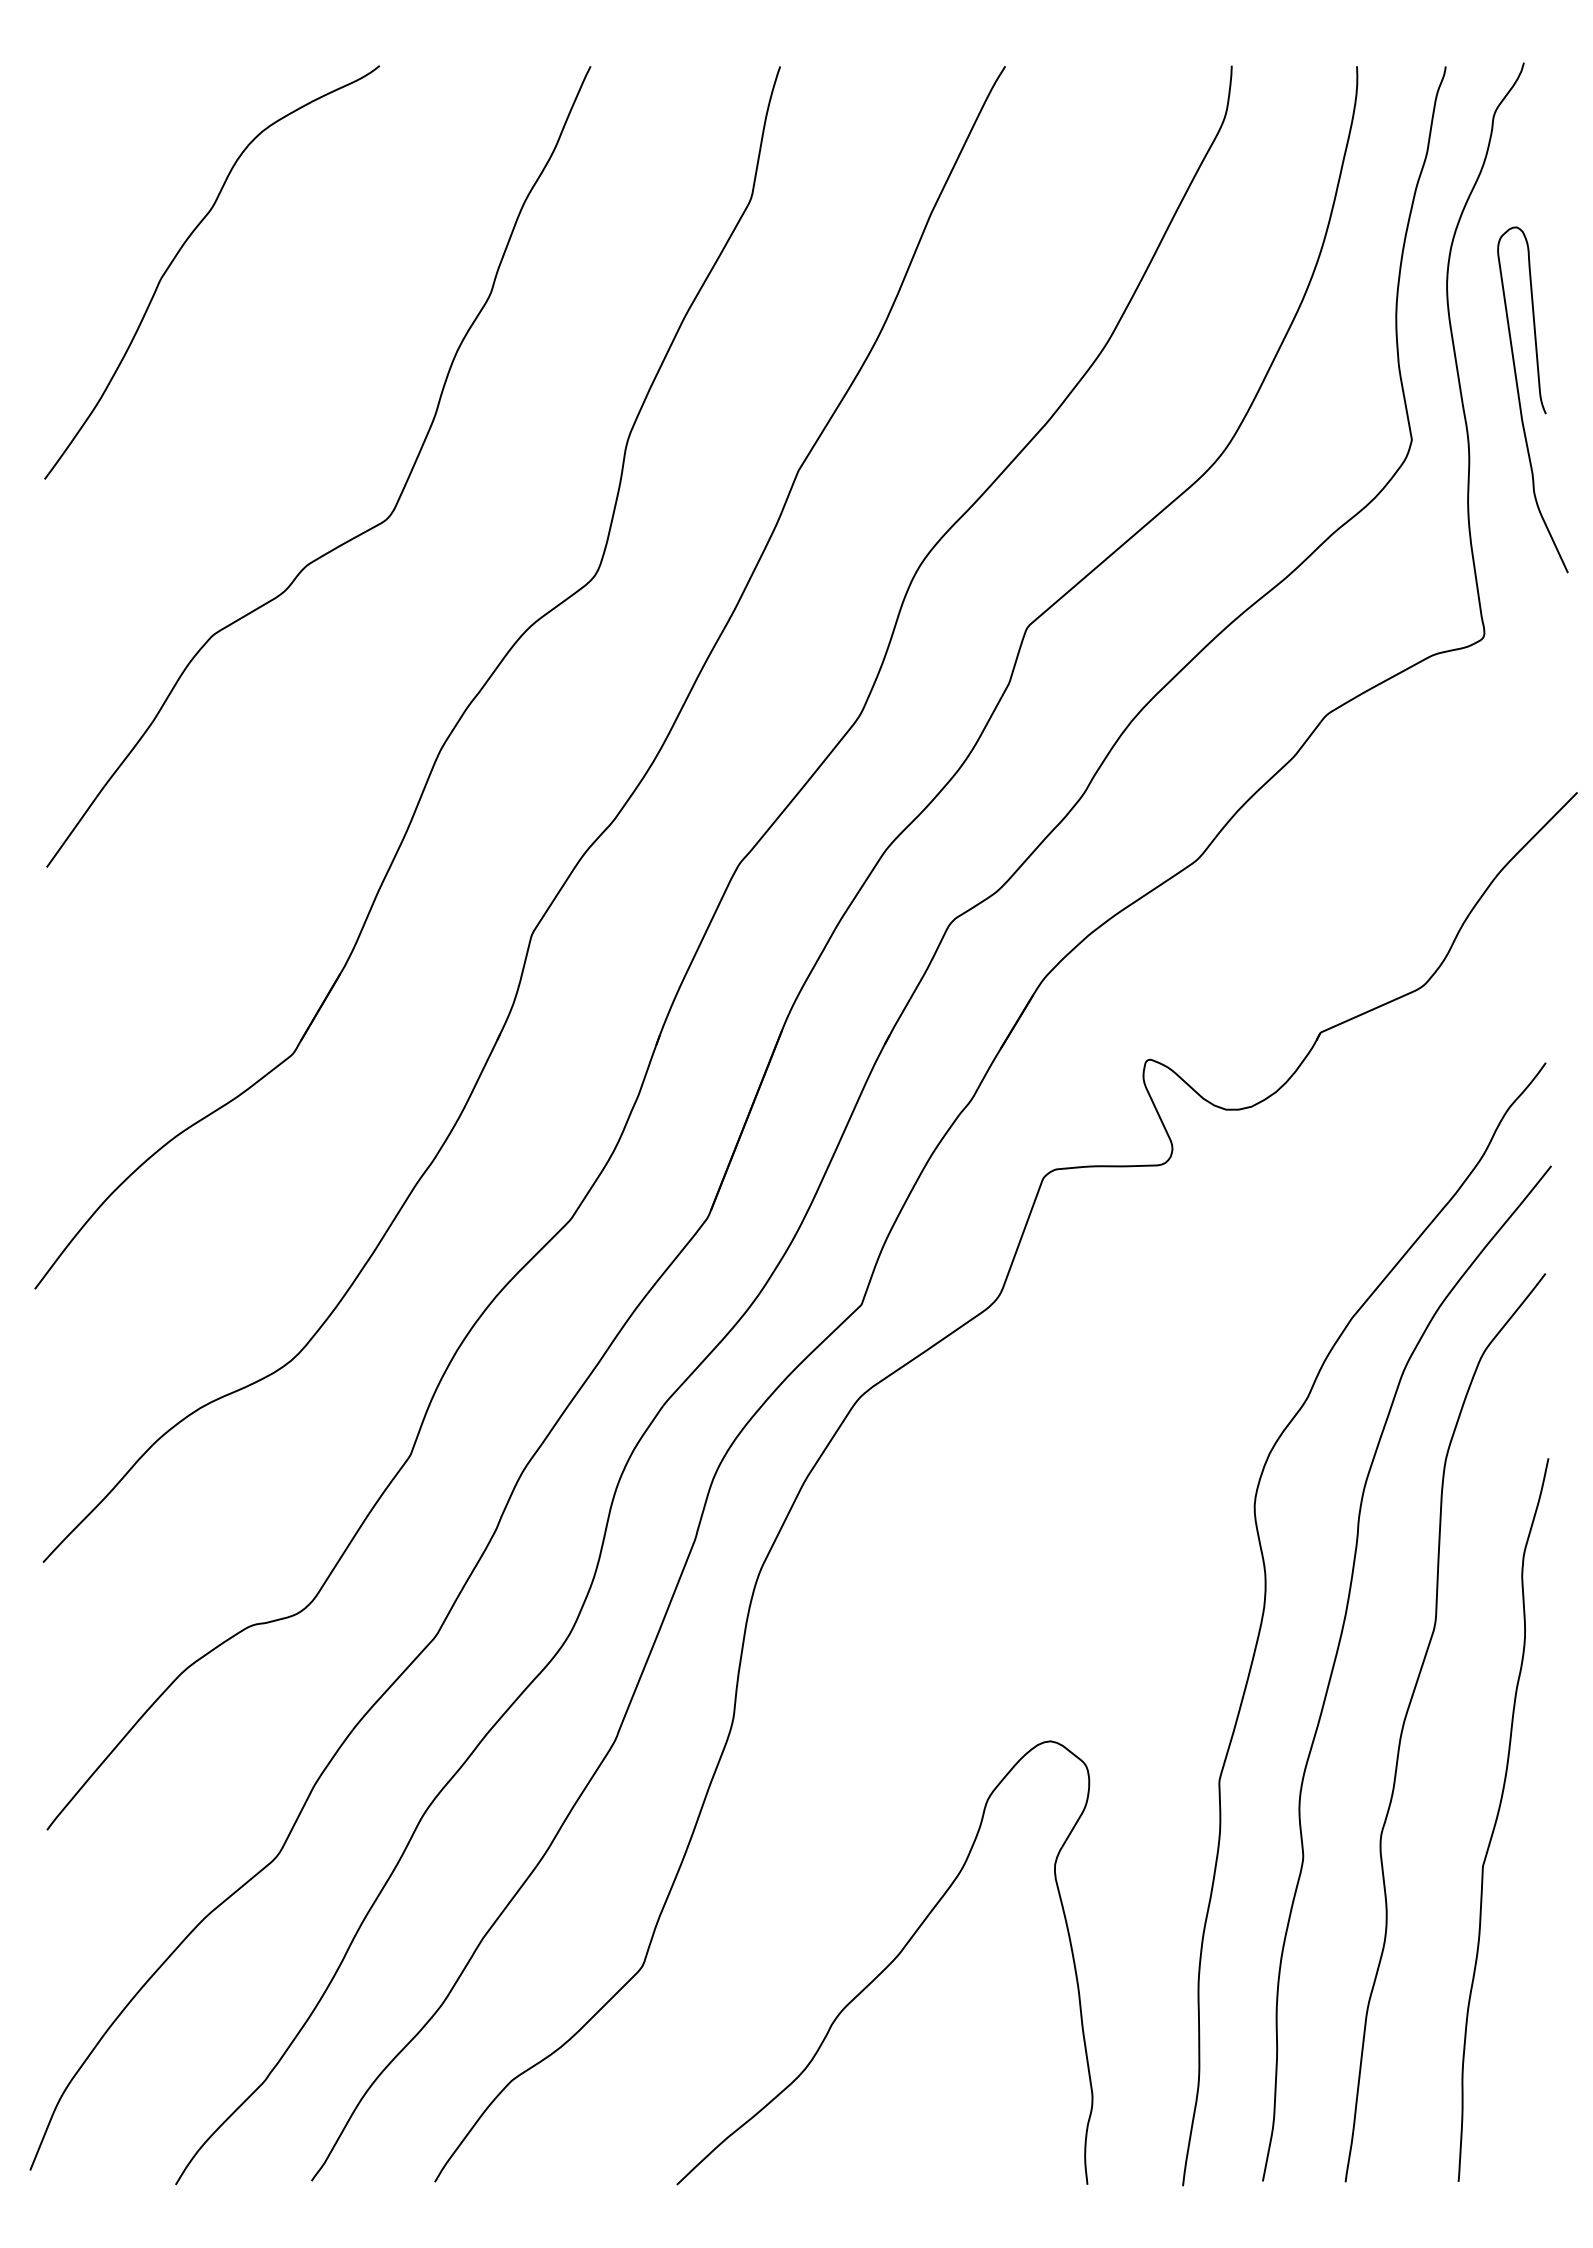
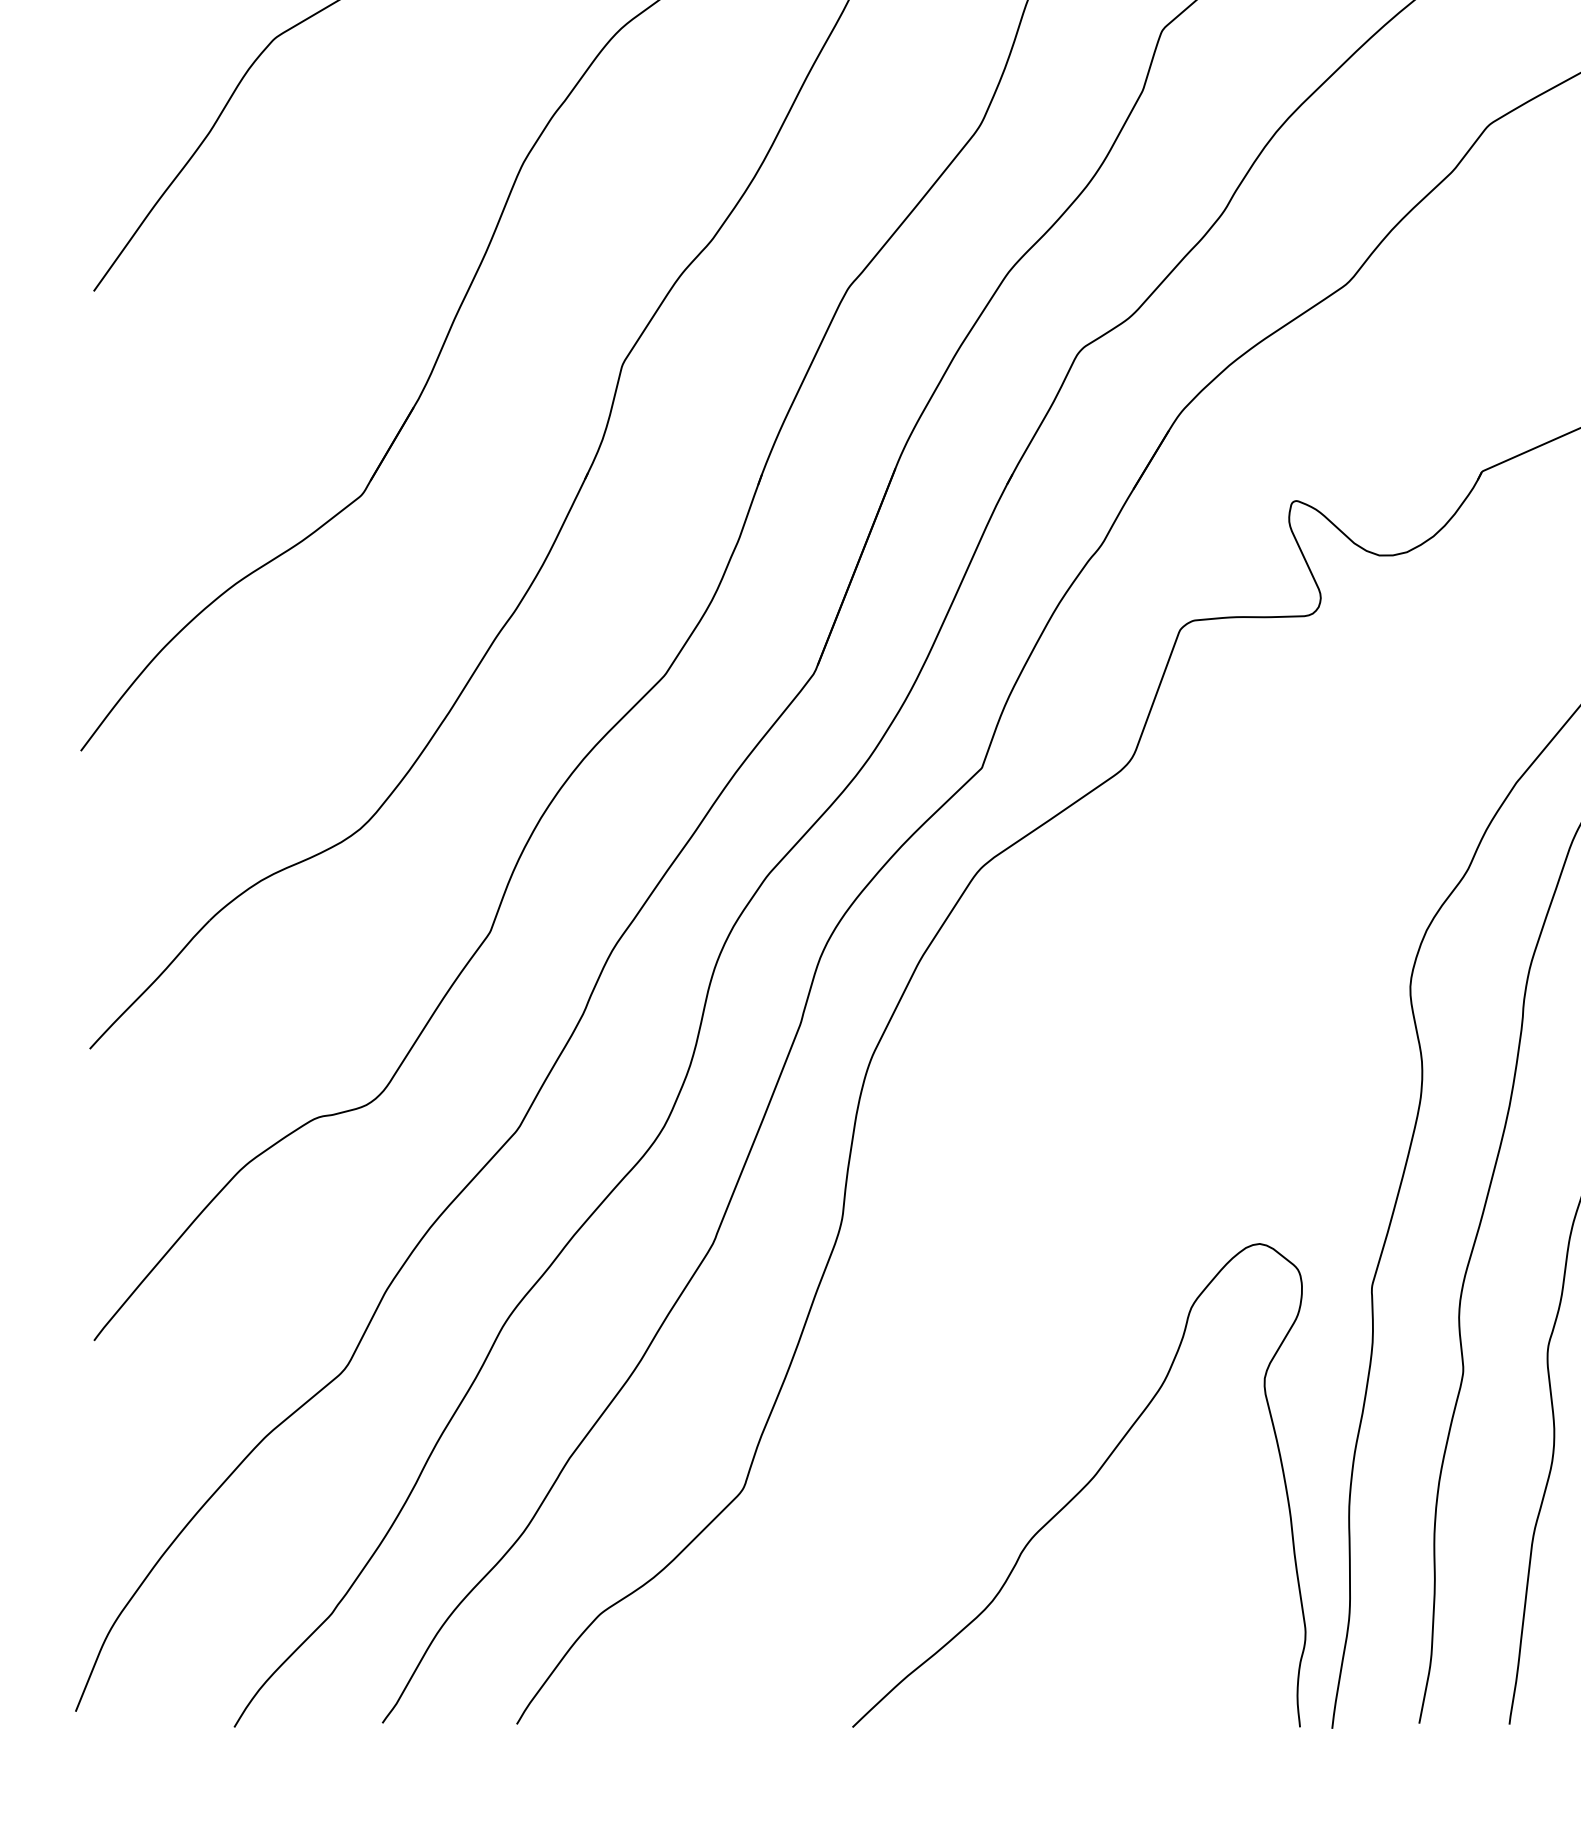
curve: (887, 1965) -> (1082, 1488), moved

